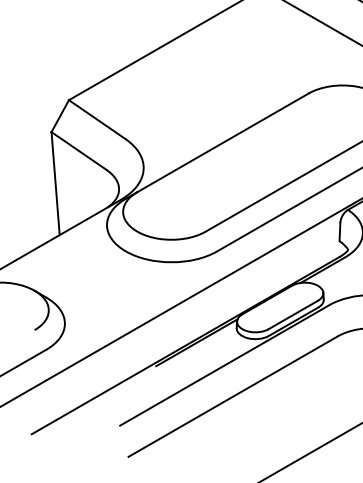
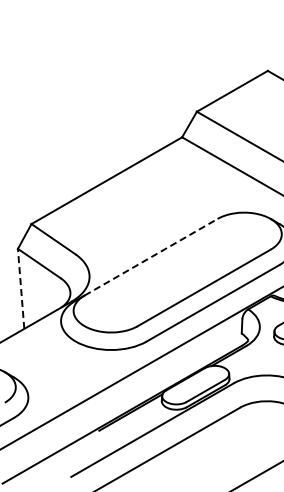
line: (223, 143) -> (151, 257), solid -> dashed
line: (56, 183) -> (21, 288), solid -> dashed

